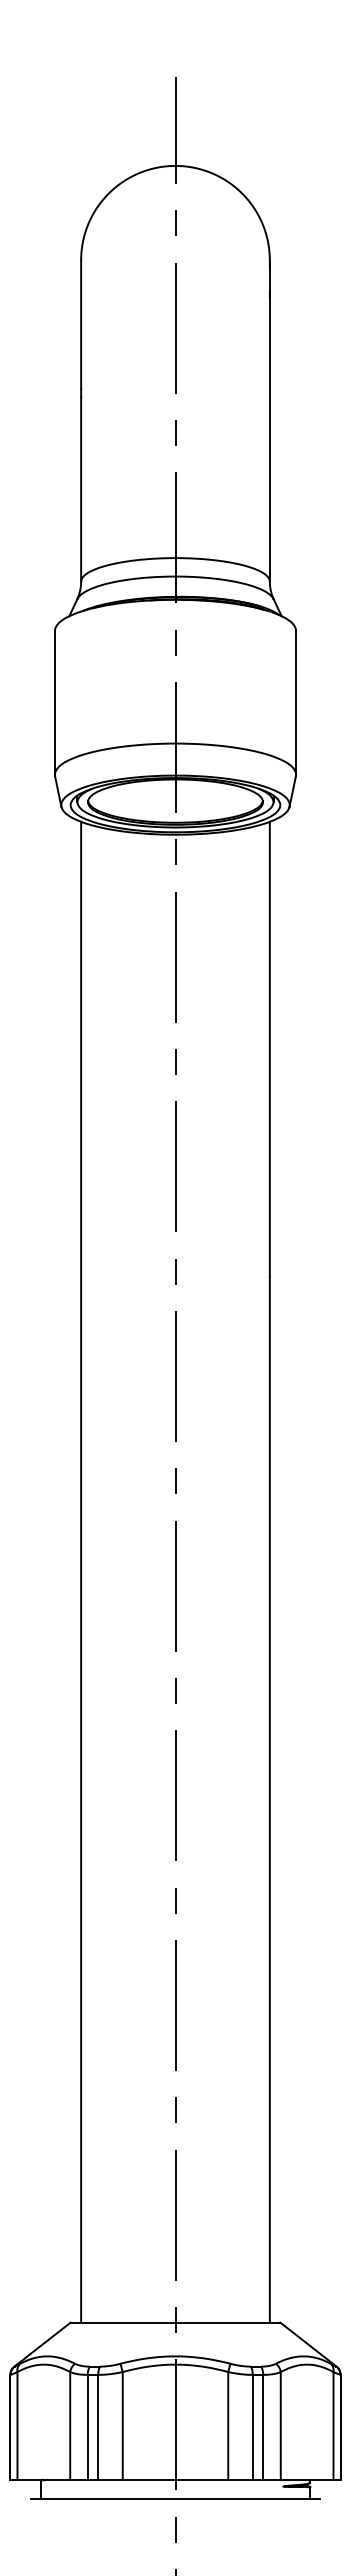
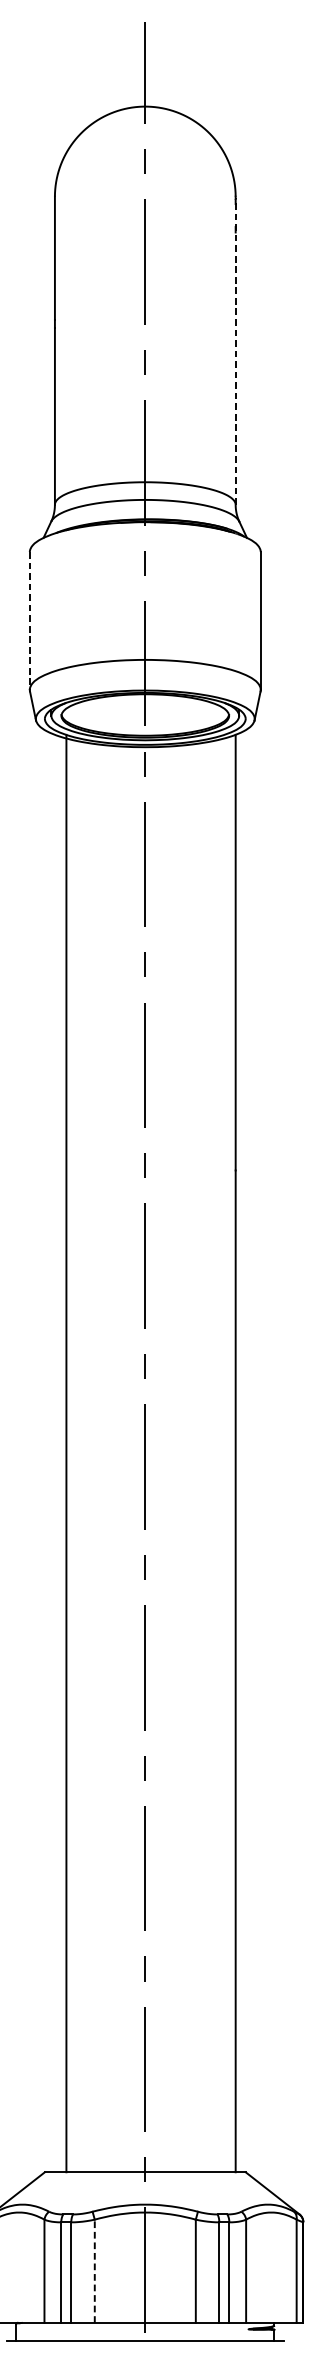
line: (269, 421) -> (235, 351), solid -> dashed
line: (54, 702) -> (29, 620), solid -> dashed
line: (81, 1571) -> (66, 1452), moved
line: (122, 2425) -> (94, 2270), solid -> dashed

